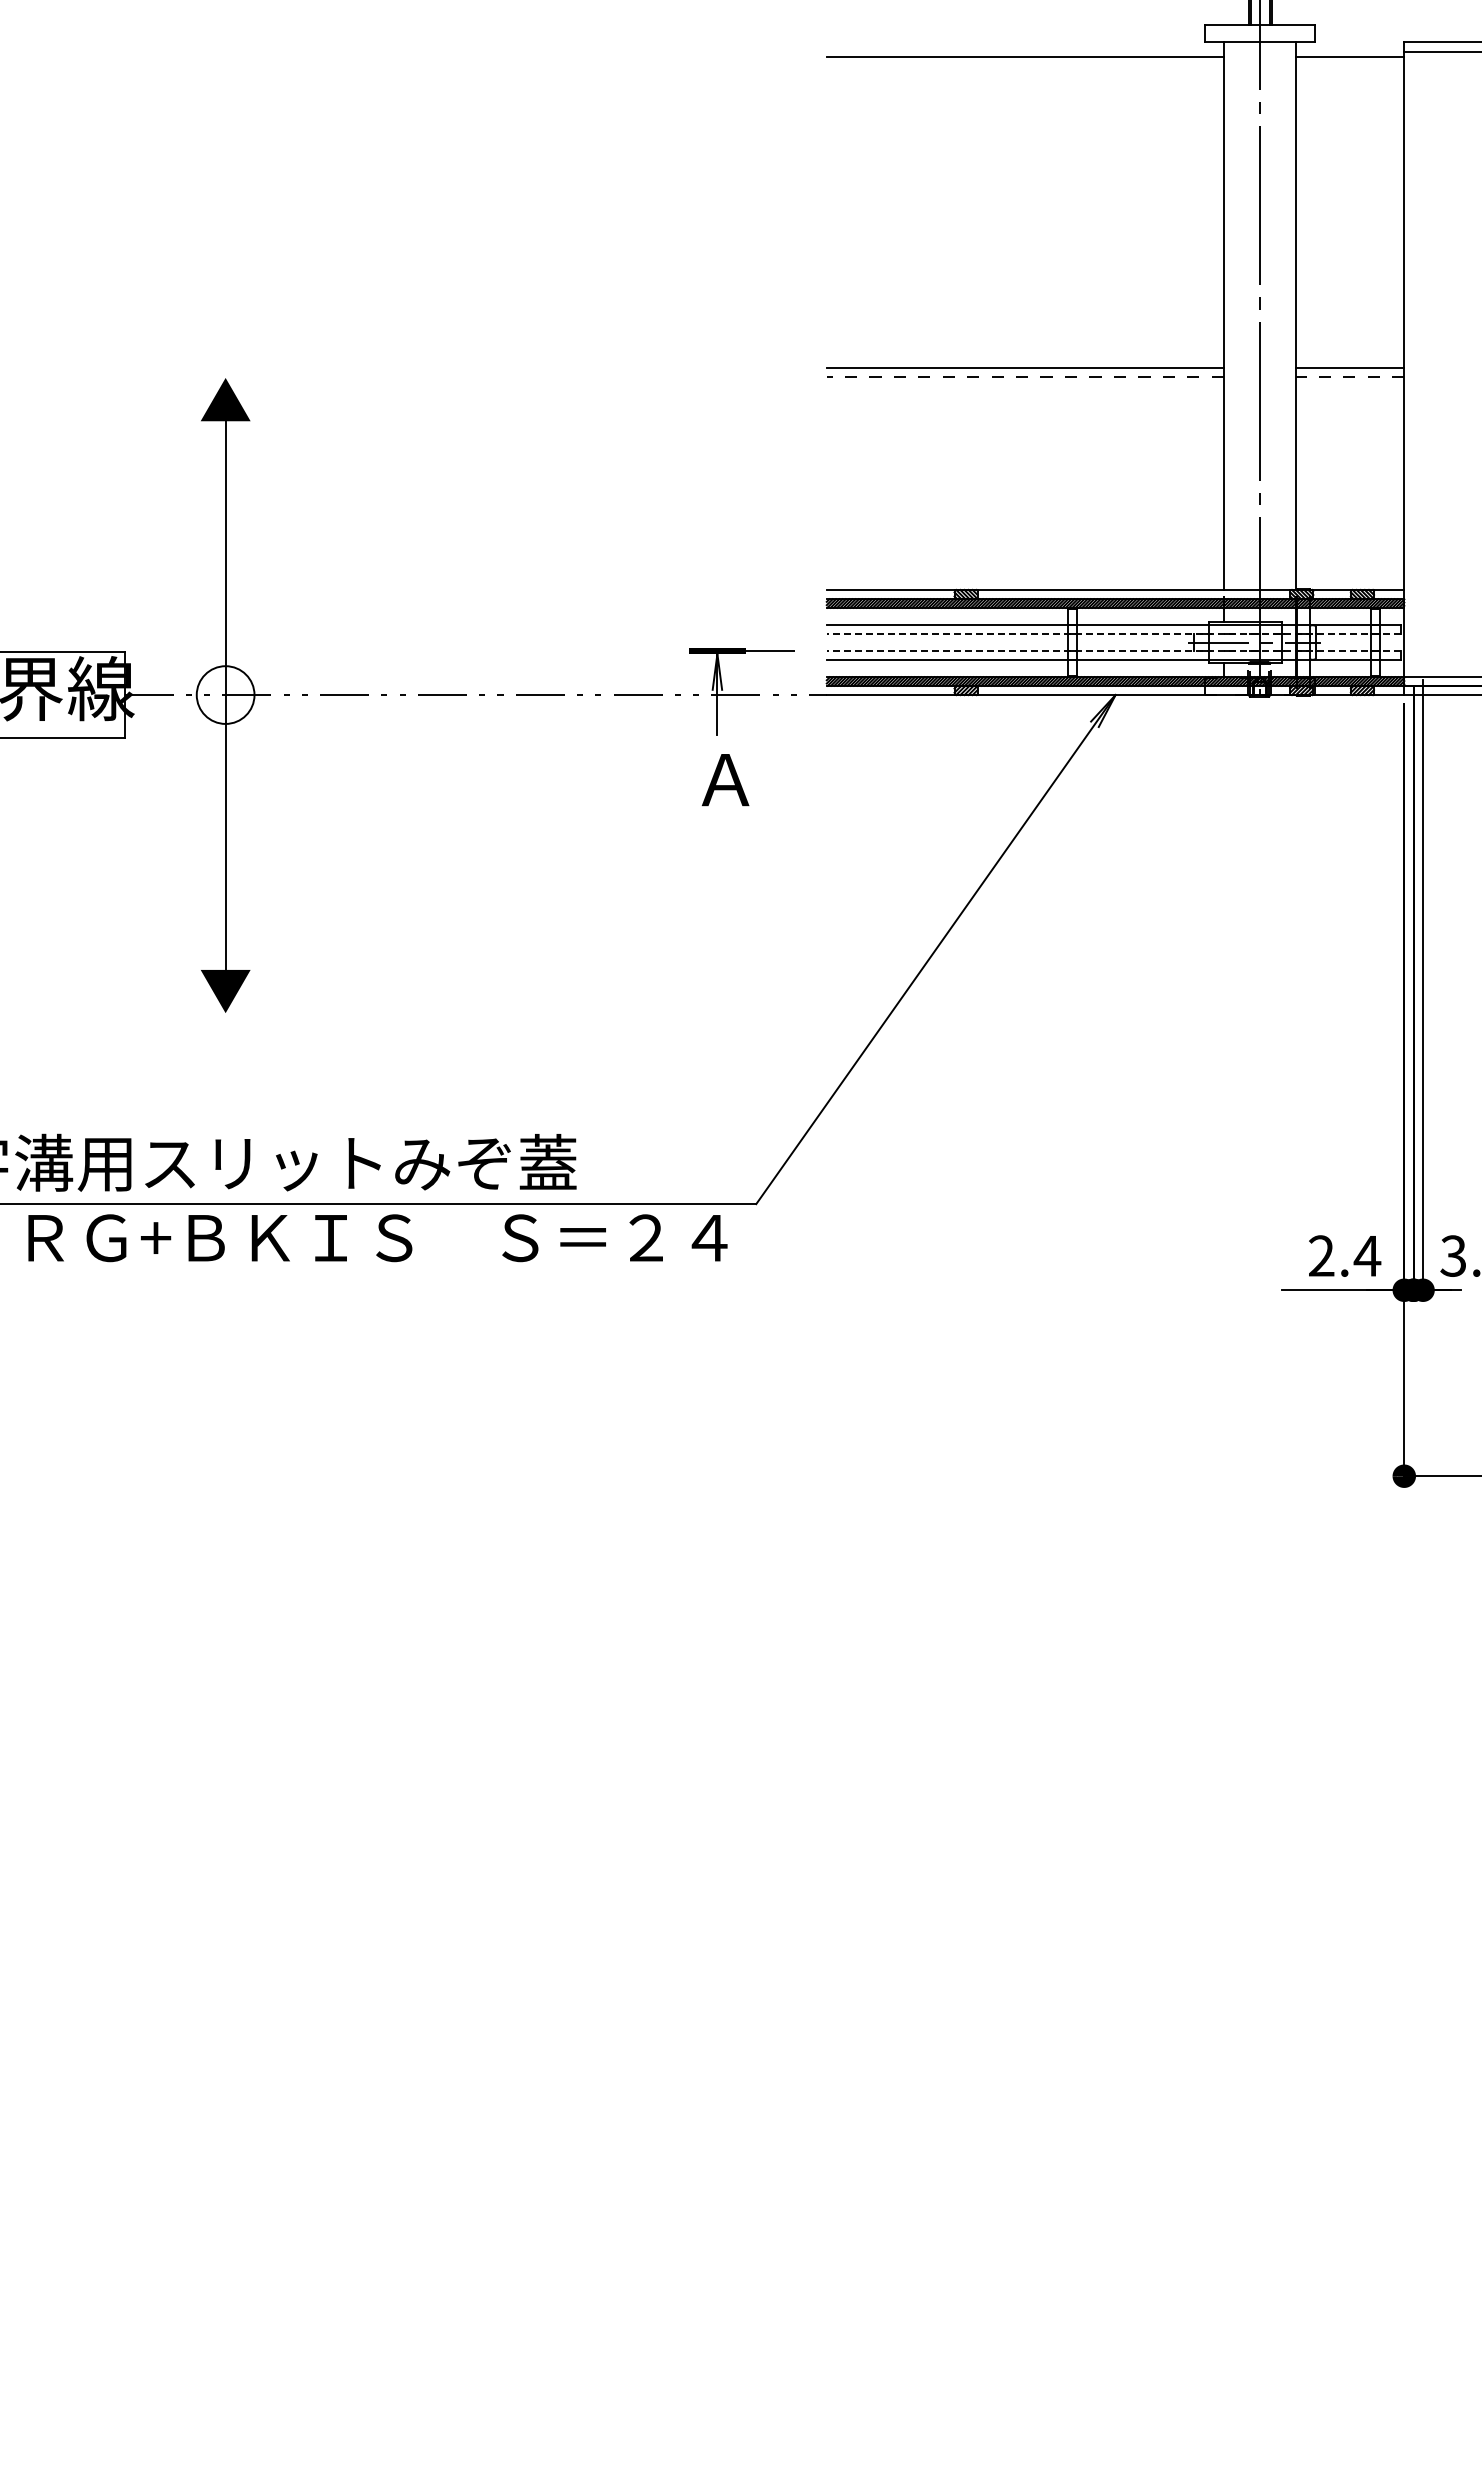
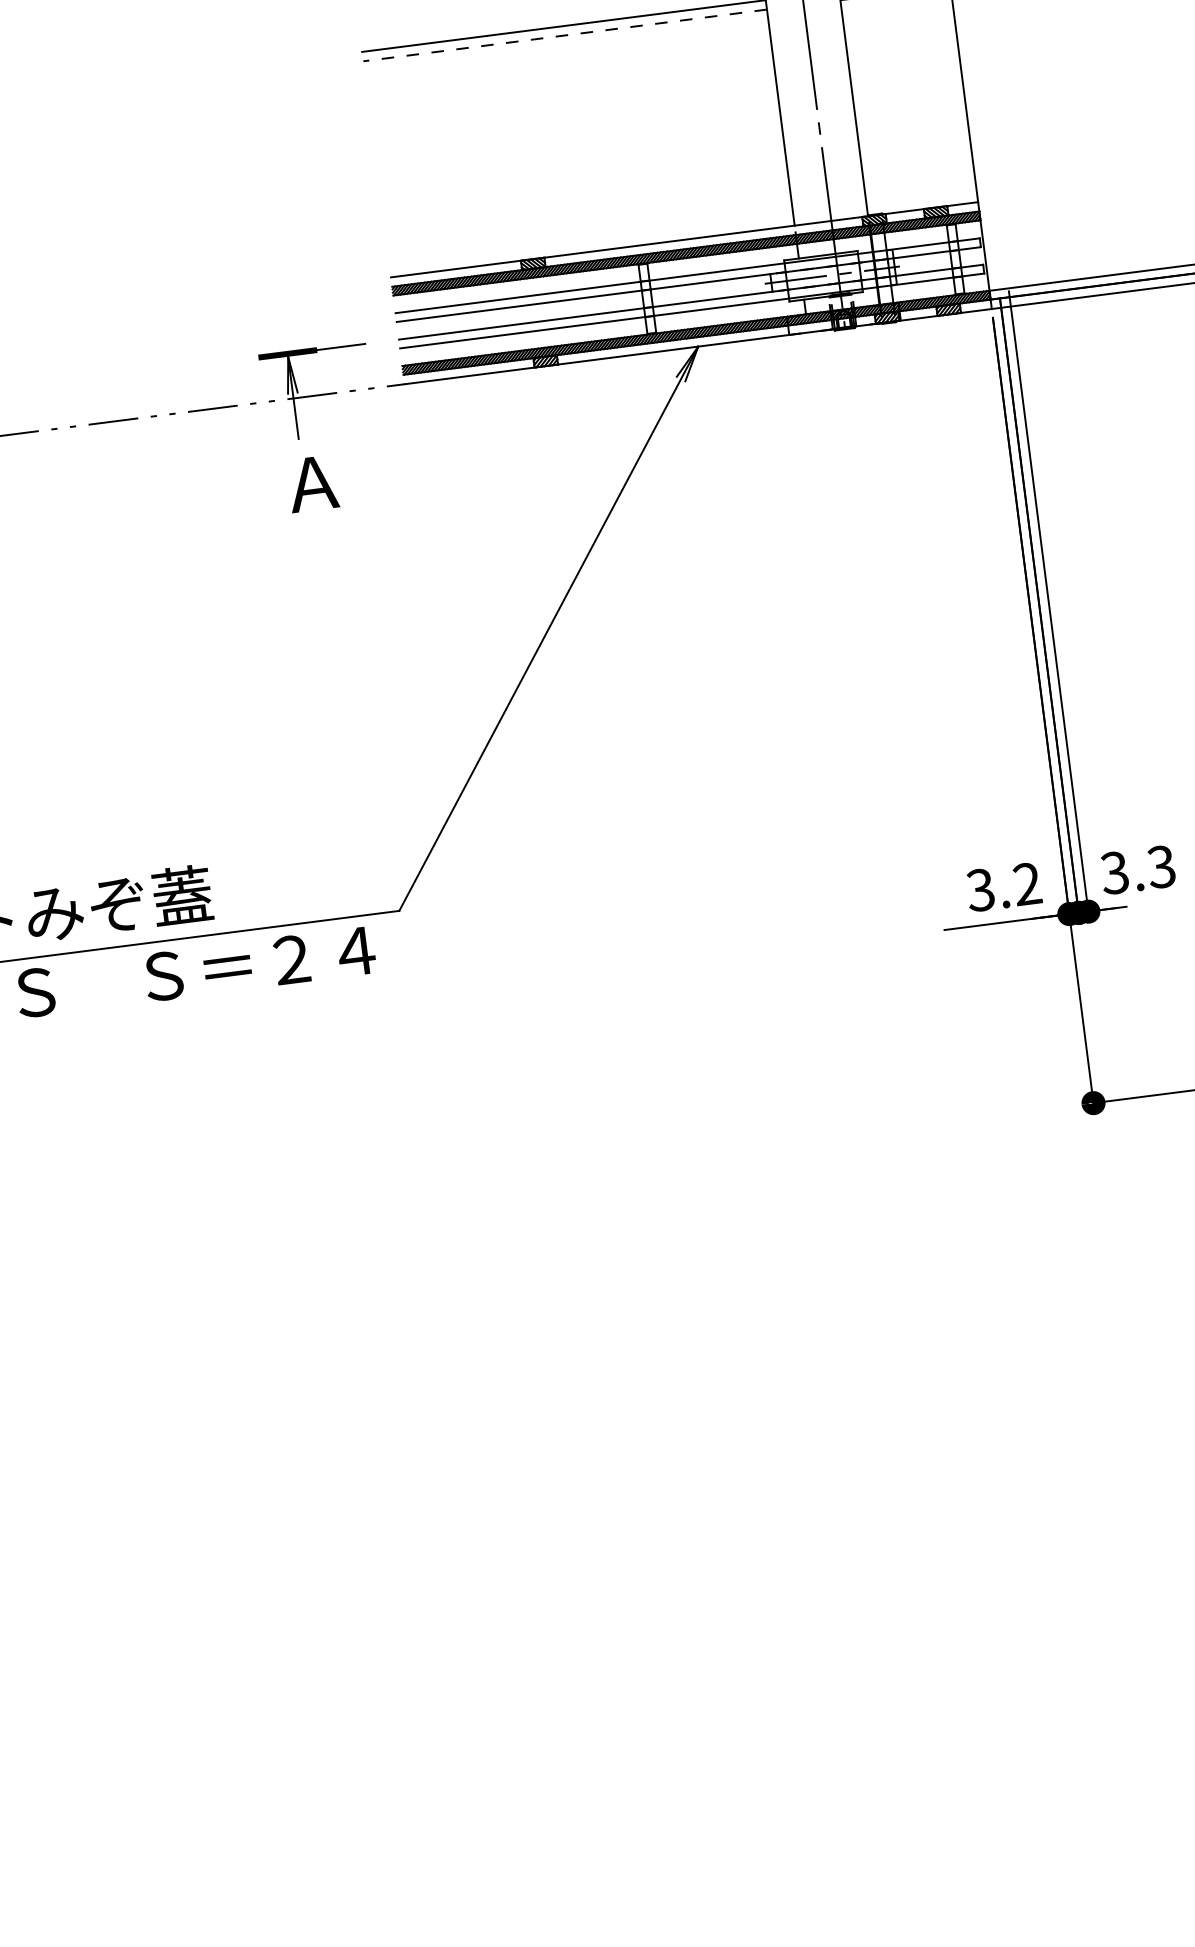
line: (1113, 633) -> (688, 284), dashed -> solid
line: (1113, 651) -> (690, 302), dashed -> solid
text: (1344, 1255) -> (1003, 886), 2.4 -> 3.2

